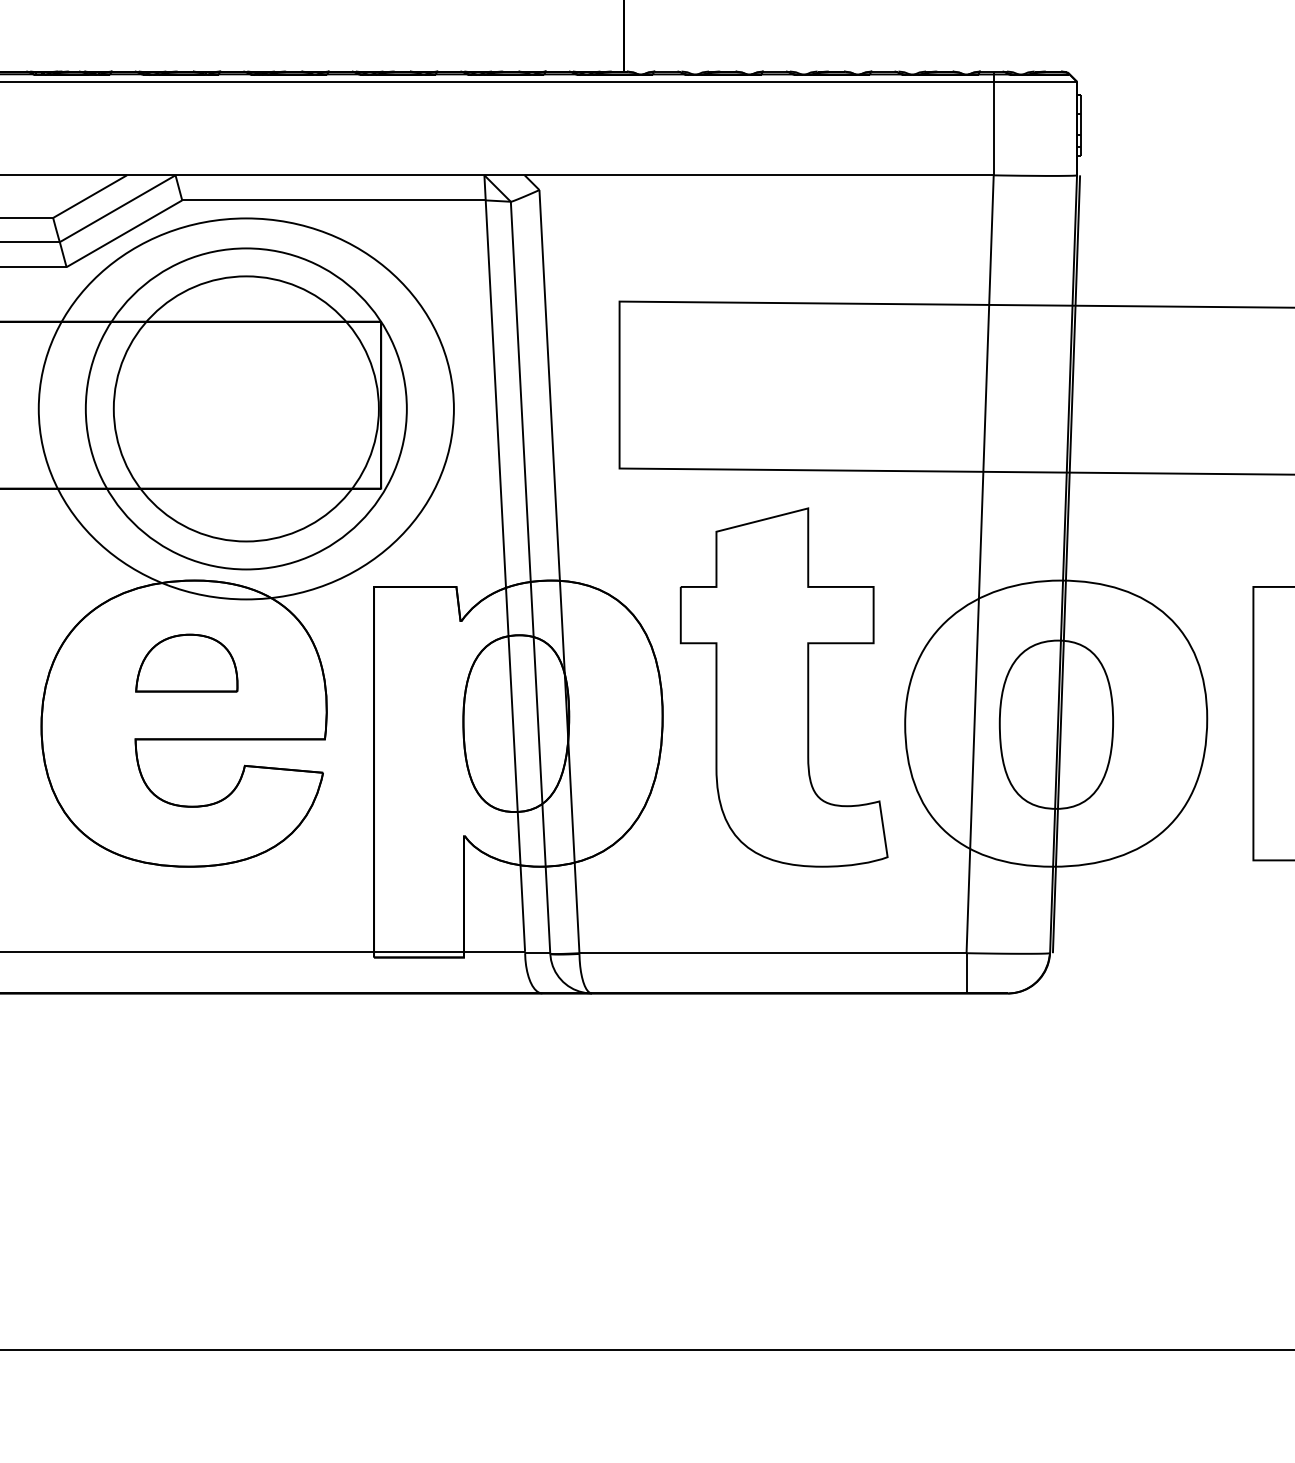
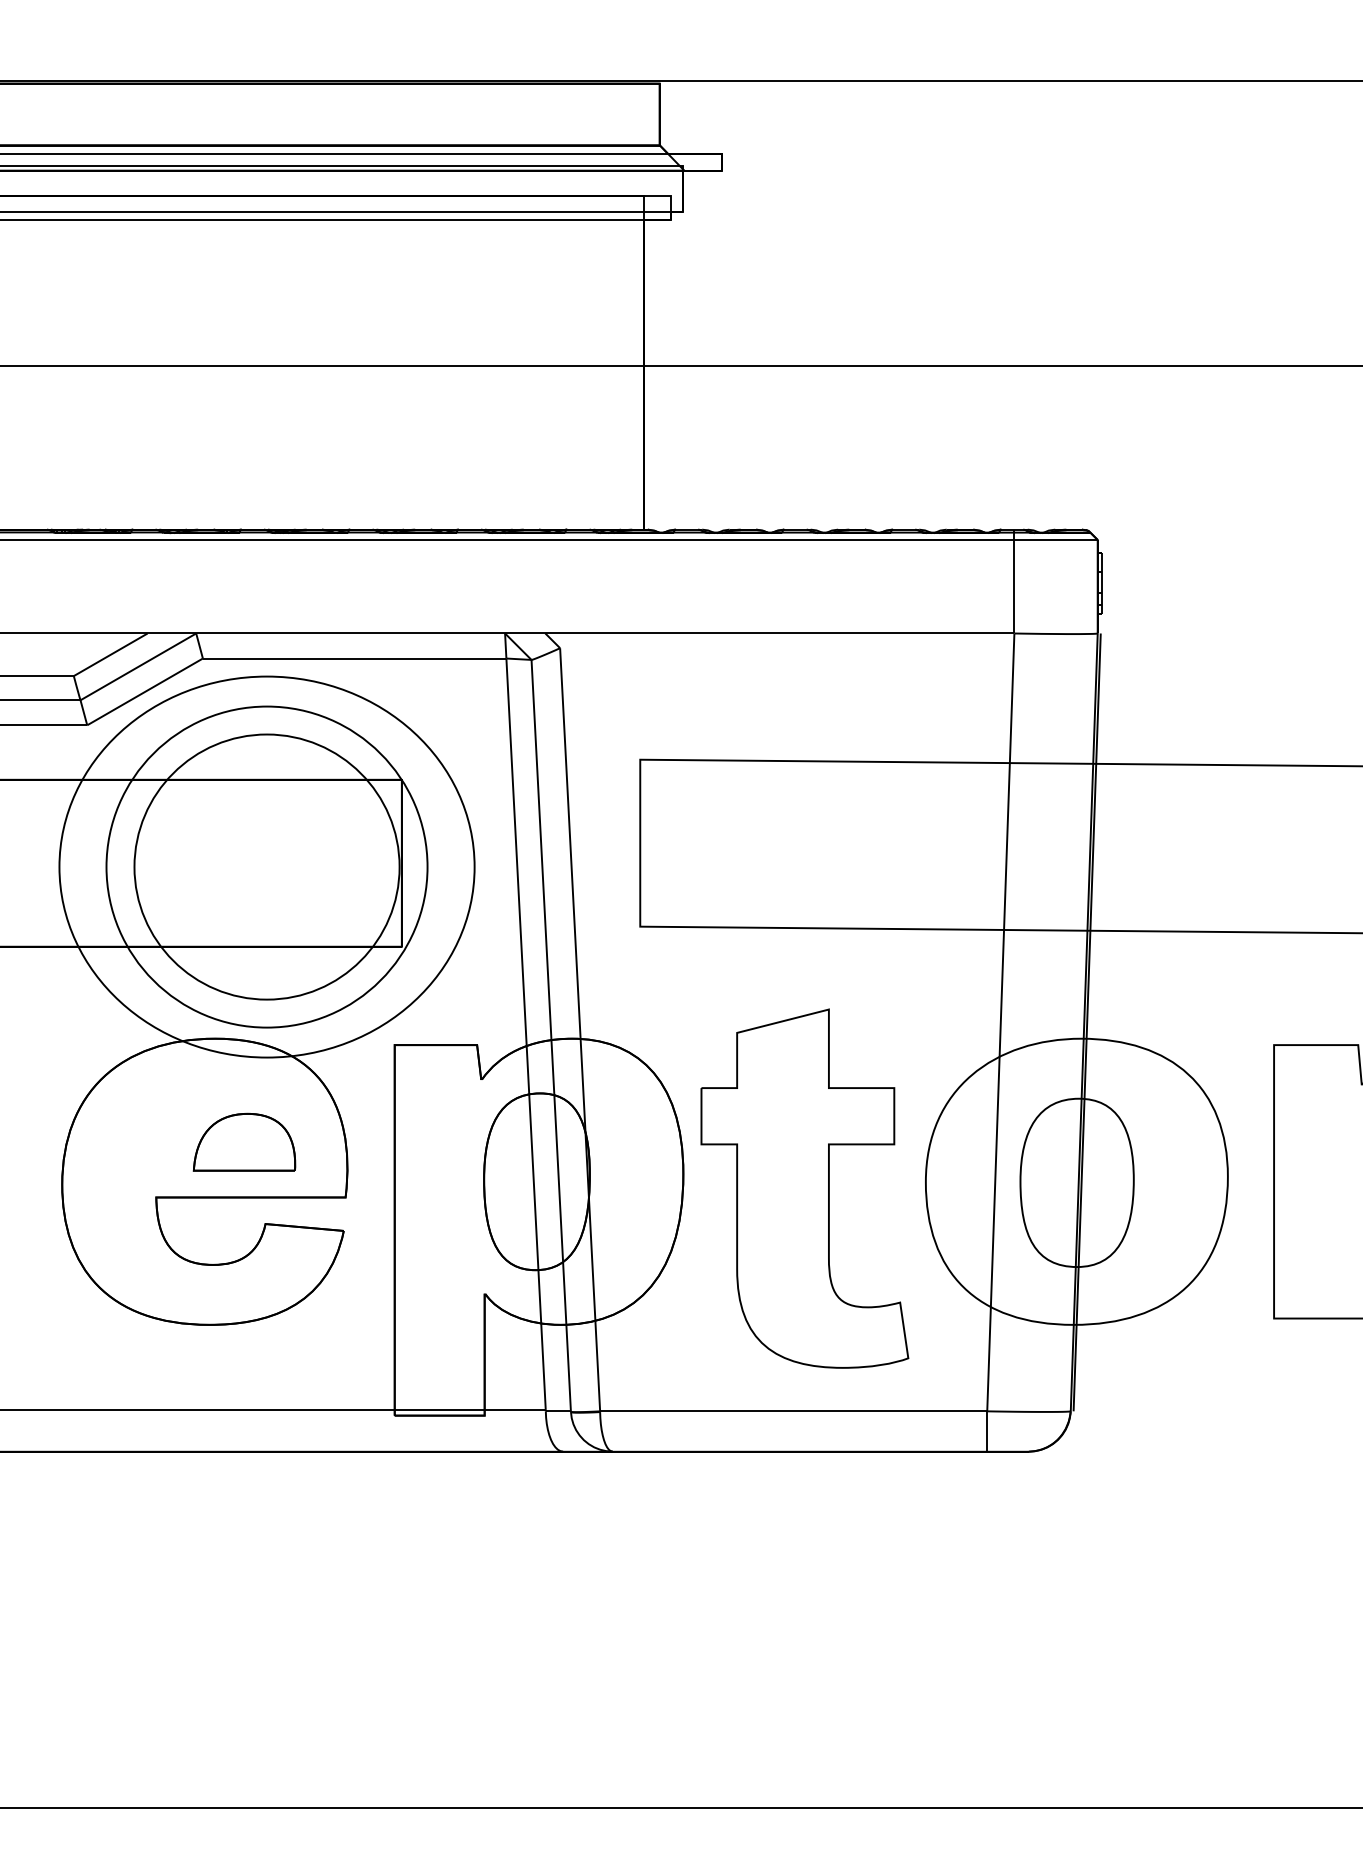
part: (186, 662) -> (244, 1141), moved
part: (783, 687) -> (804, 1188), moved

